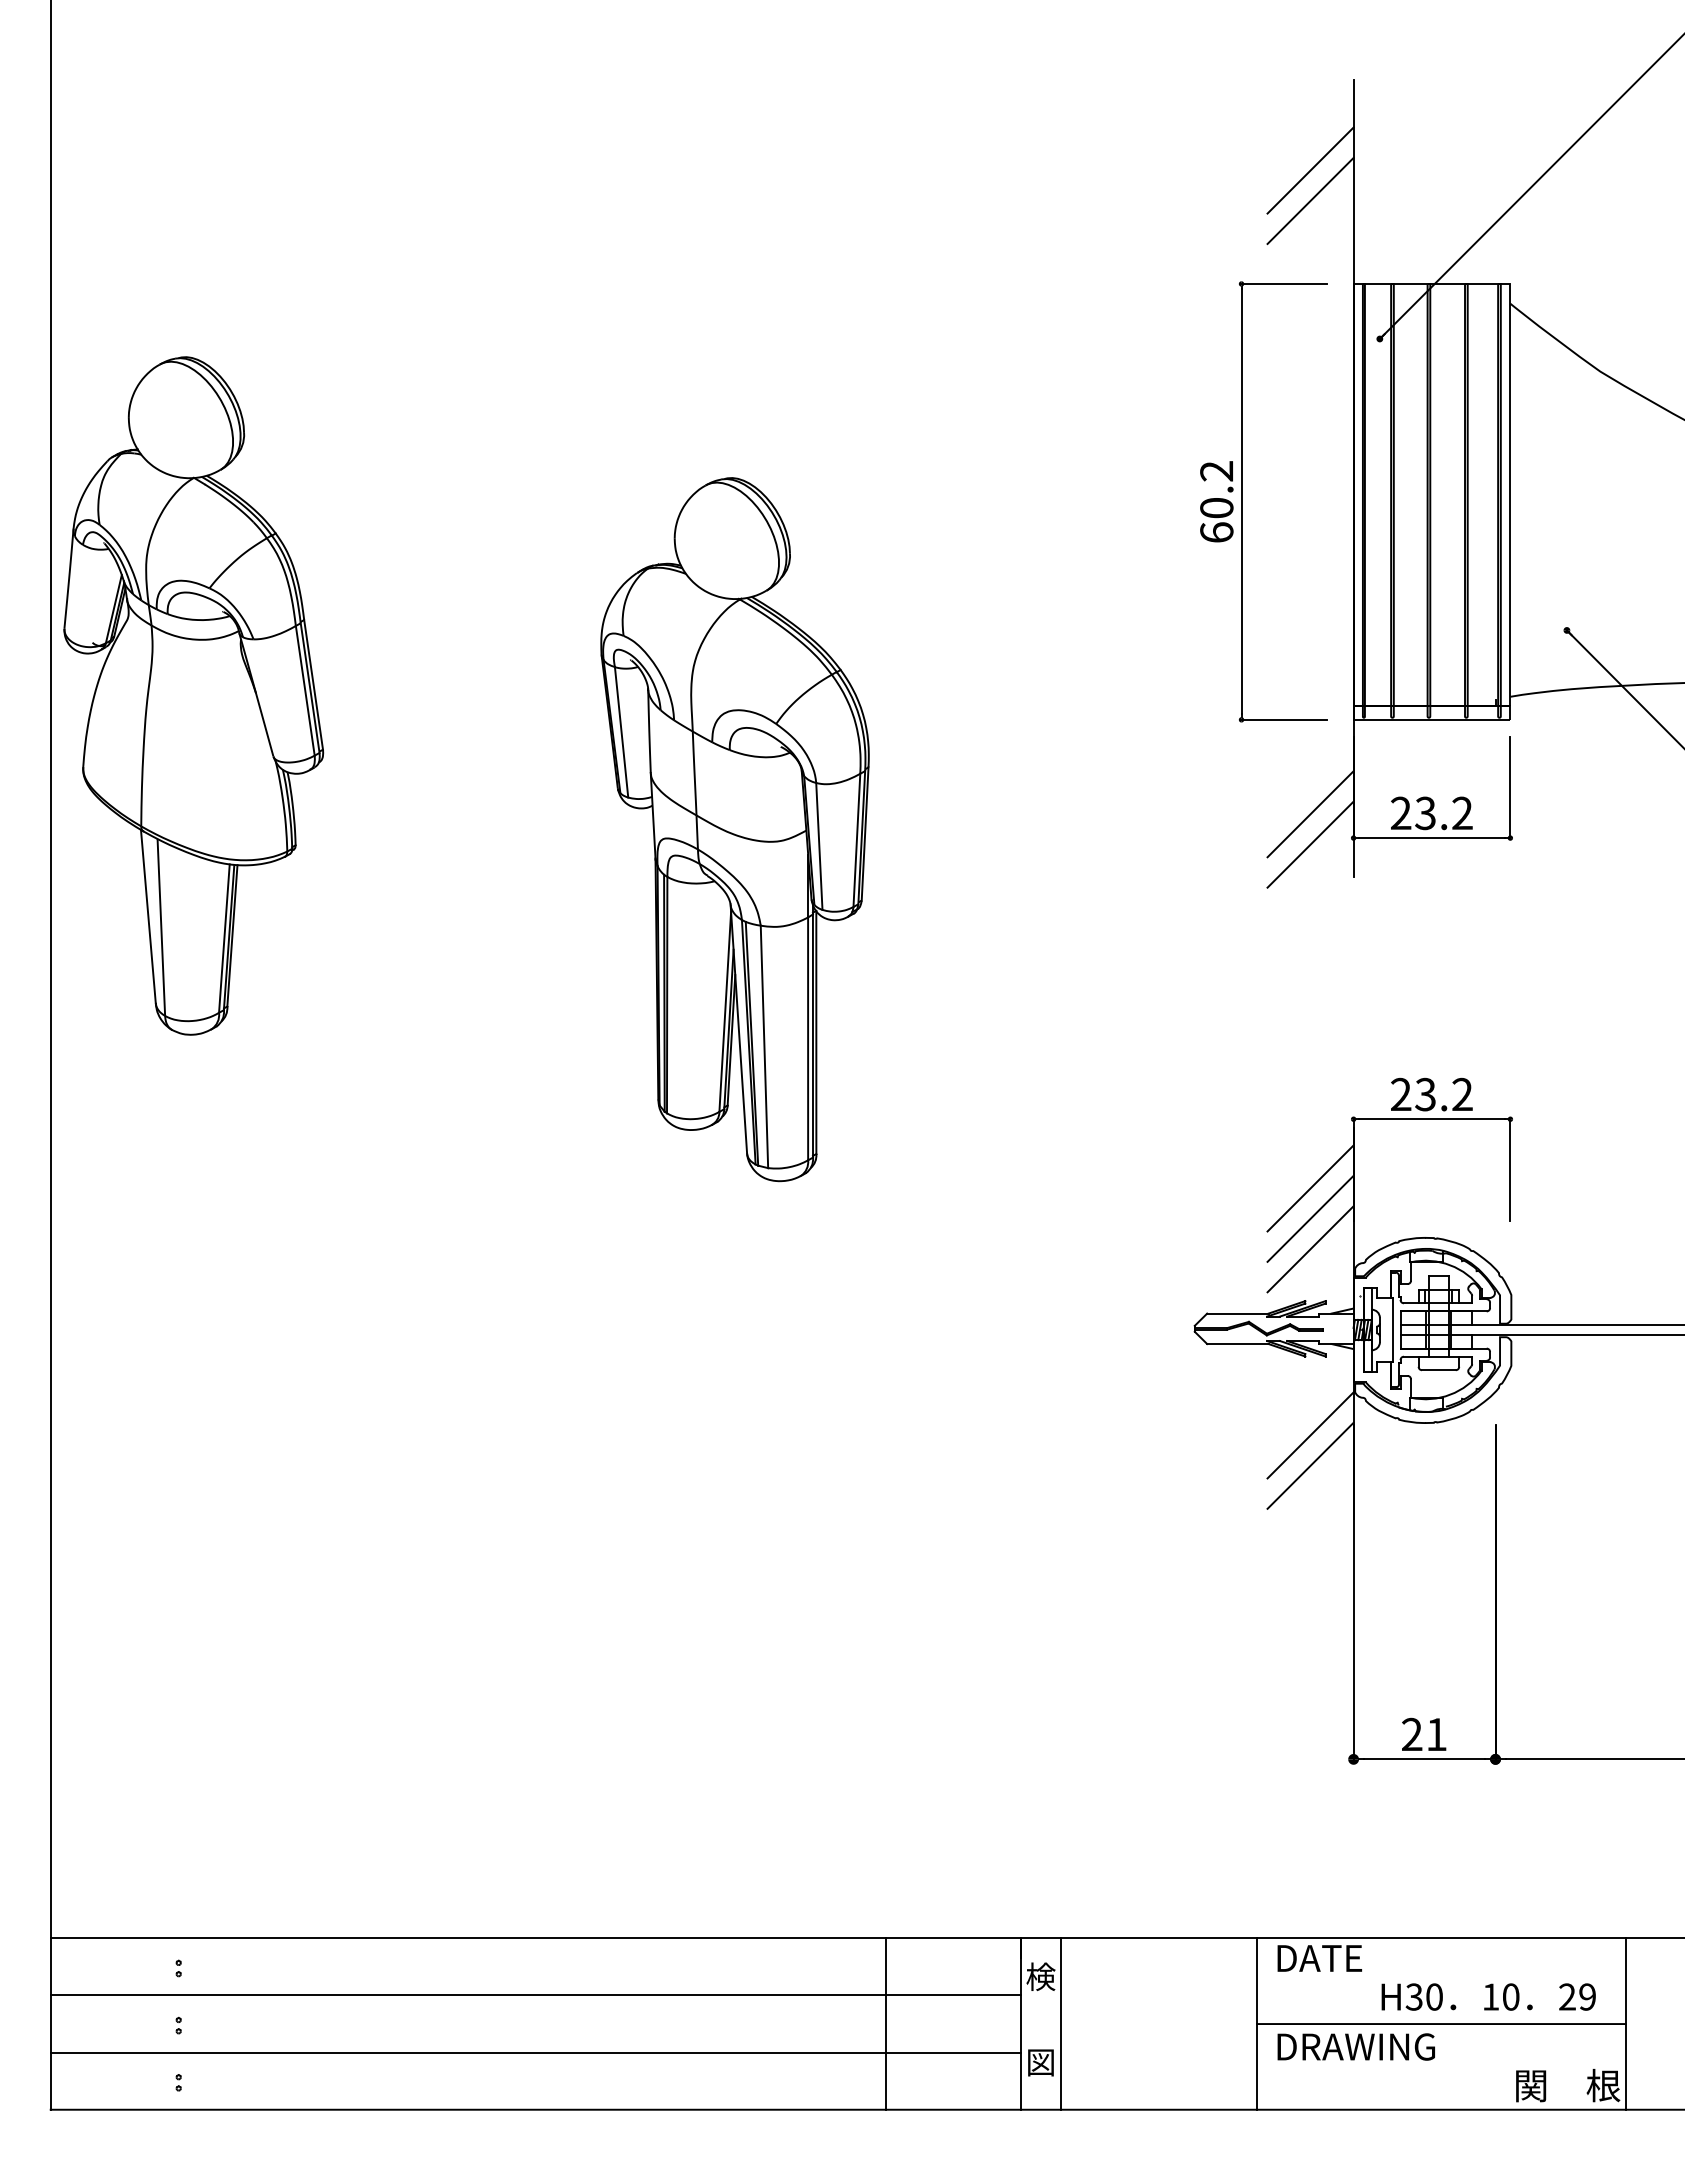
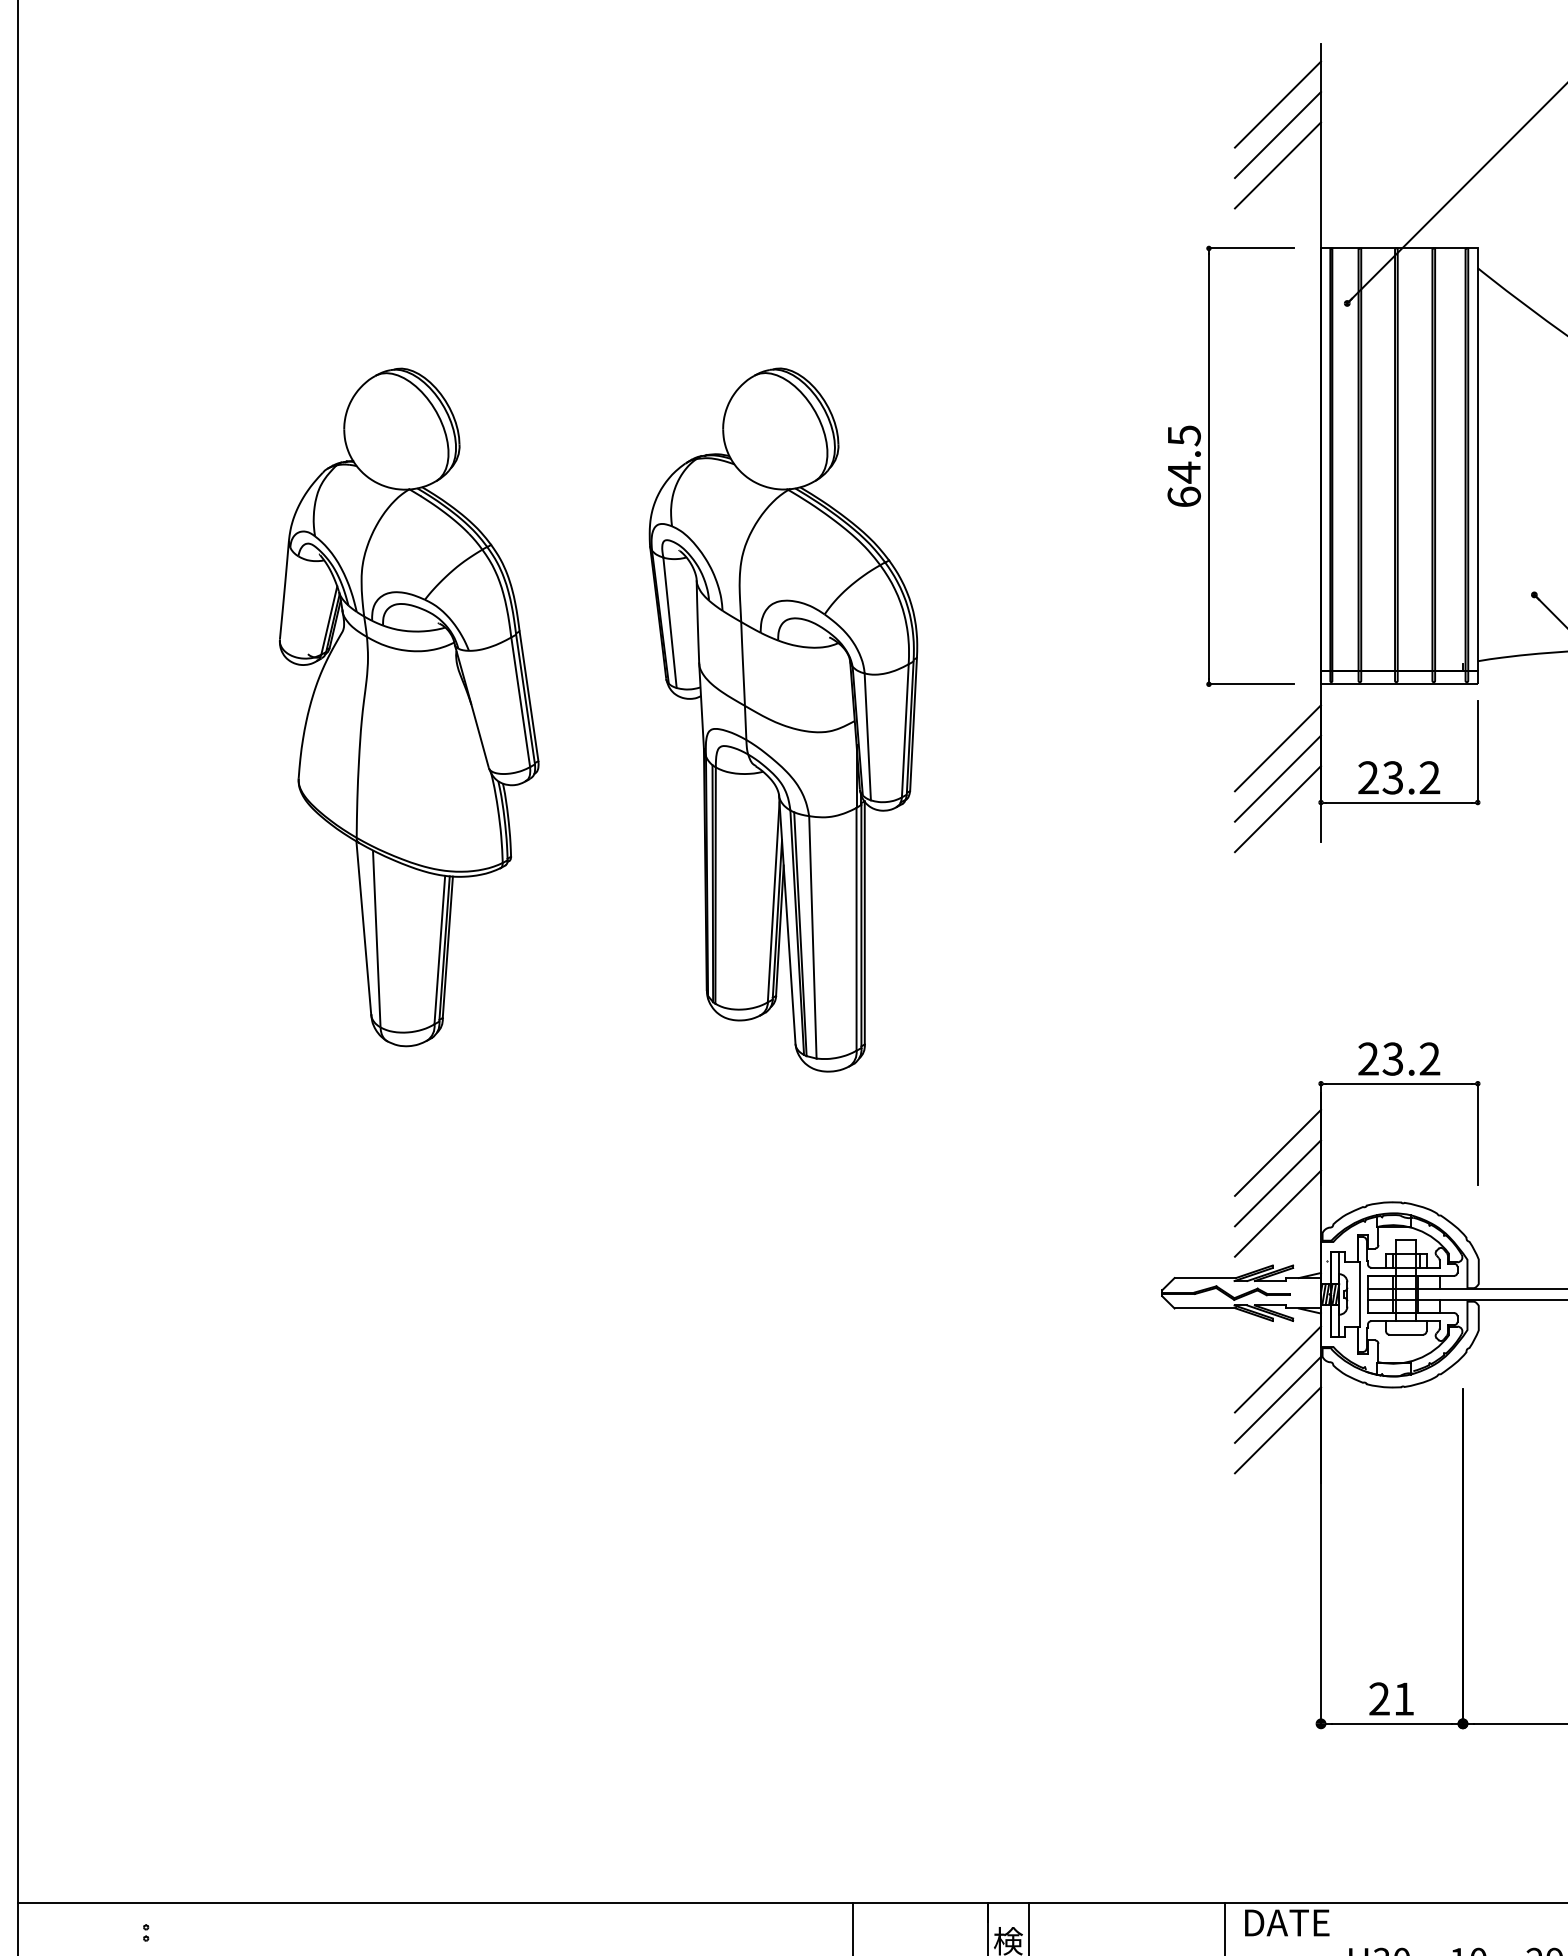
line: (1310, 140) -> (1277, 104), added
text: (1216, 490) -> (1183, 454), 60.2 -> 64.5
part: (193, 695) -> (408, 706), moved
line: (1310, 783) -> (1277, 747), added
part: (734, 829) -> (782, 719), moved
line: (1310, 1405) -> (1277, 1369), added

